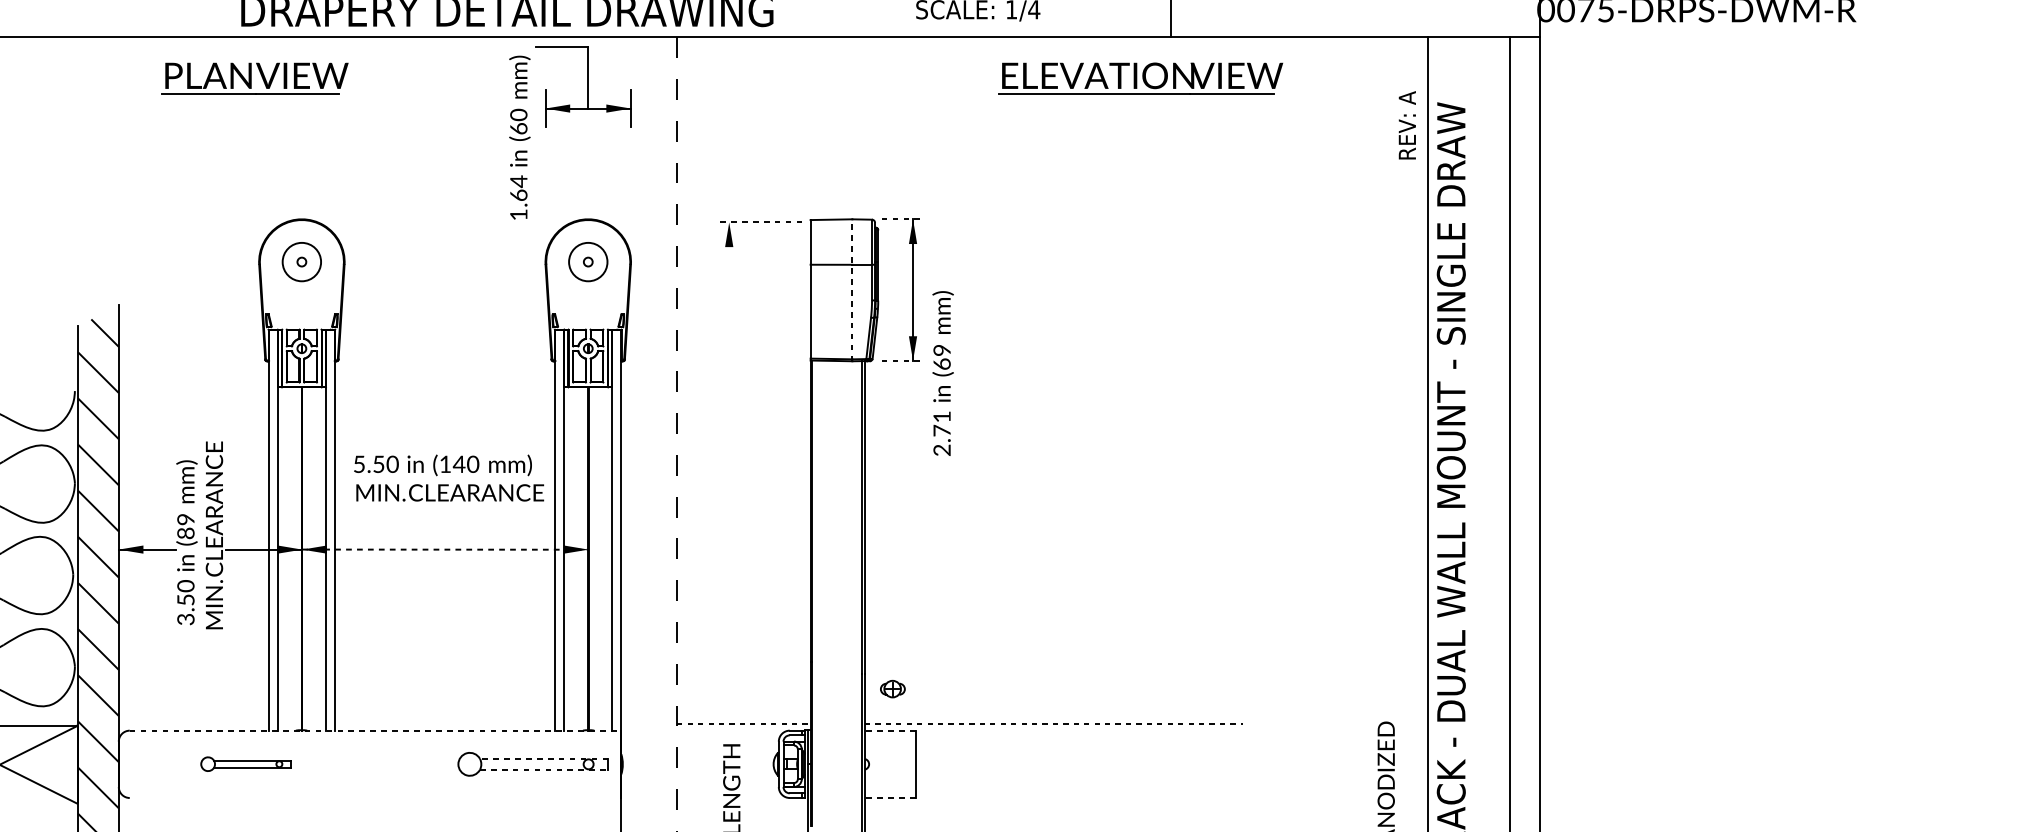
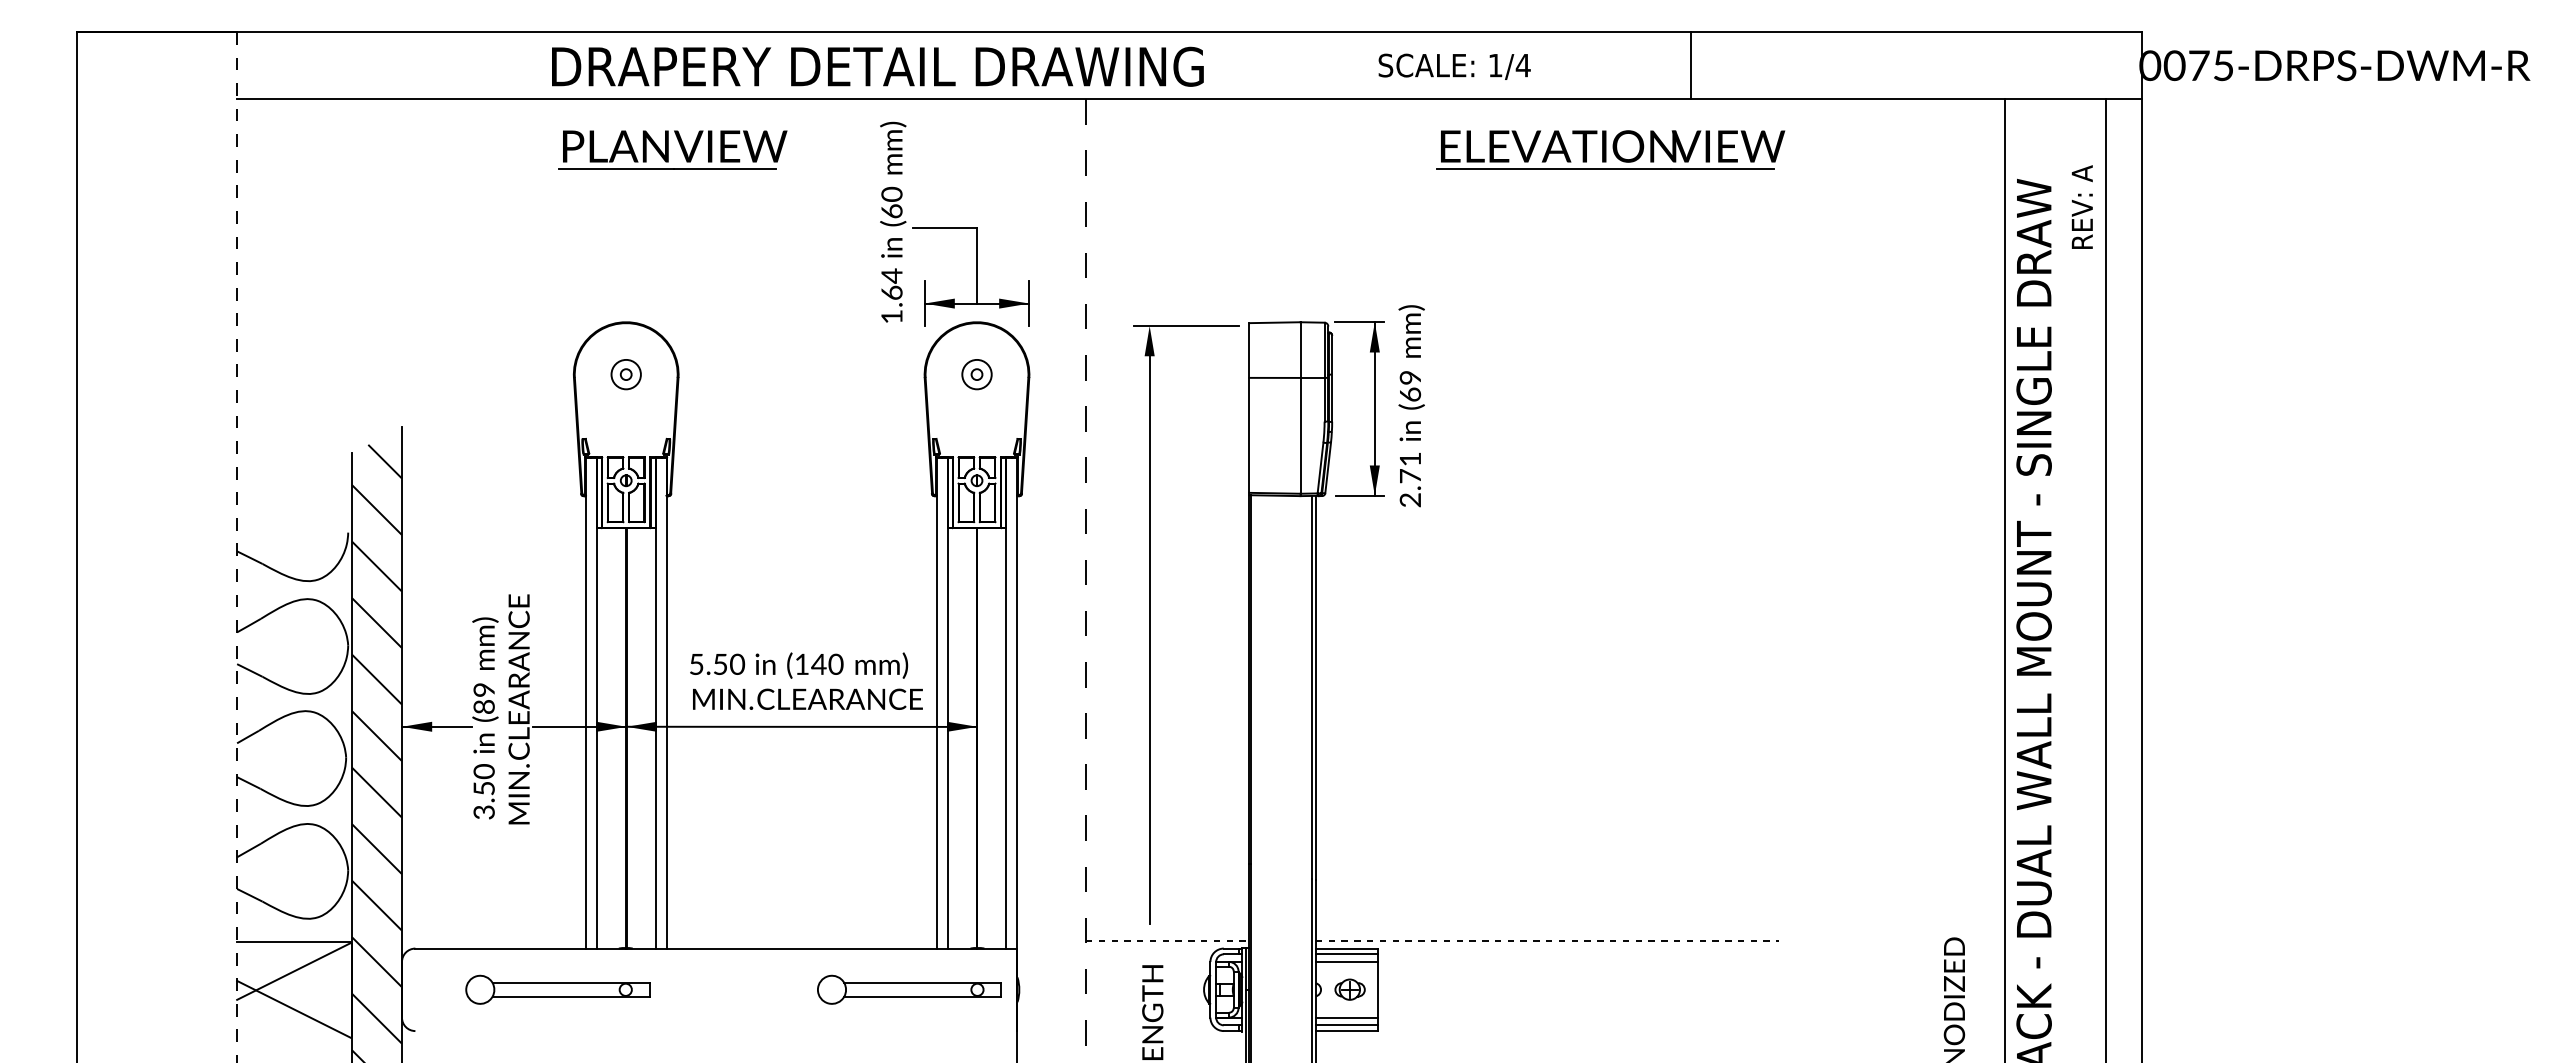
part: (254, 78) -> (672, 149), moved
part: (1140, 78) -> (1610, 149), moved
part: (582, 86) -> (970, 276), moved
text: (1406, 124) -> (2081, 206), moved
line: (899, 219) -> (1358, 322), dashed -> solid
line: (759, 222) -> (1186, 326), dashed -> solid
circle: (301, 261) -> (625, 374), size x0.62
circle: (587, 261) -> (976, 374), size x0.62
line: (852, 290) -> (1300, 409), dashed -> solid
line: (900, 360) -> (1359, 495), dashed -> solid
text: (942, 373) -> (1411, 406), moved
line: (729, 470) -> (1149, 630), added
text: (449, 477) -> (806, 680), moved
line: (444, 549) -> (801, 726), dashed -> solid
part: (892, 688) -> (1349, 989), moved
line: (375, 730) -> (716, 948), dashed -> solid
line: (889, 730) -> (1346, 948), dashed -> solid
line: (889, 735) -> (1346, 954), added
line: (889, 742) -> (1346, 962), added
line: (543, 759) -> (922, 983), dashed -> solid
part: (245, 764) -> (557, 989), size x1.67
line: (543, 769) -> (922, 996), dashed -> solid
line: (889, 786) -> (1346, 1017), added
line: (889, 793) -> (1346, 1025), added
line: (889, 798) -> (1346, 1031), dashed -> solid

